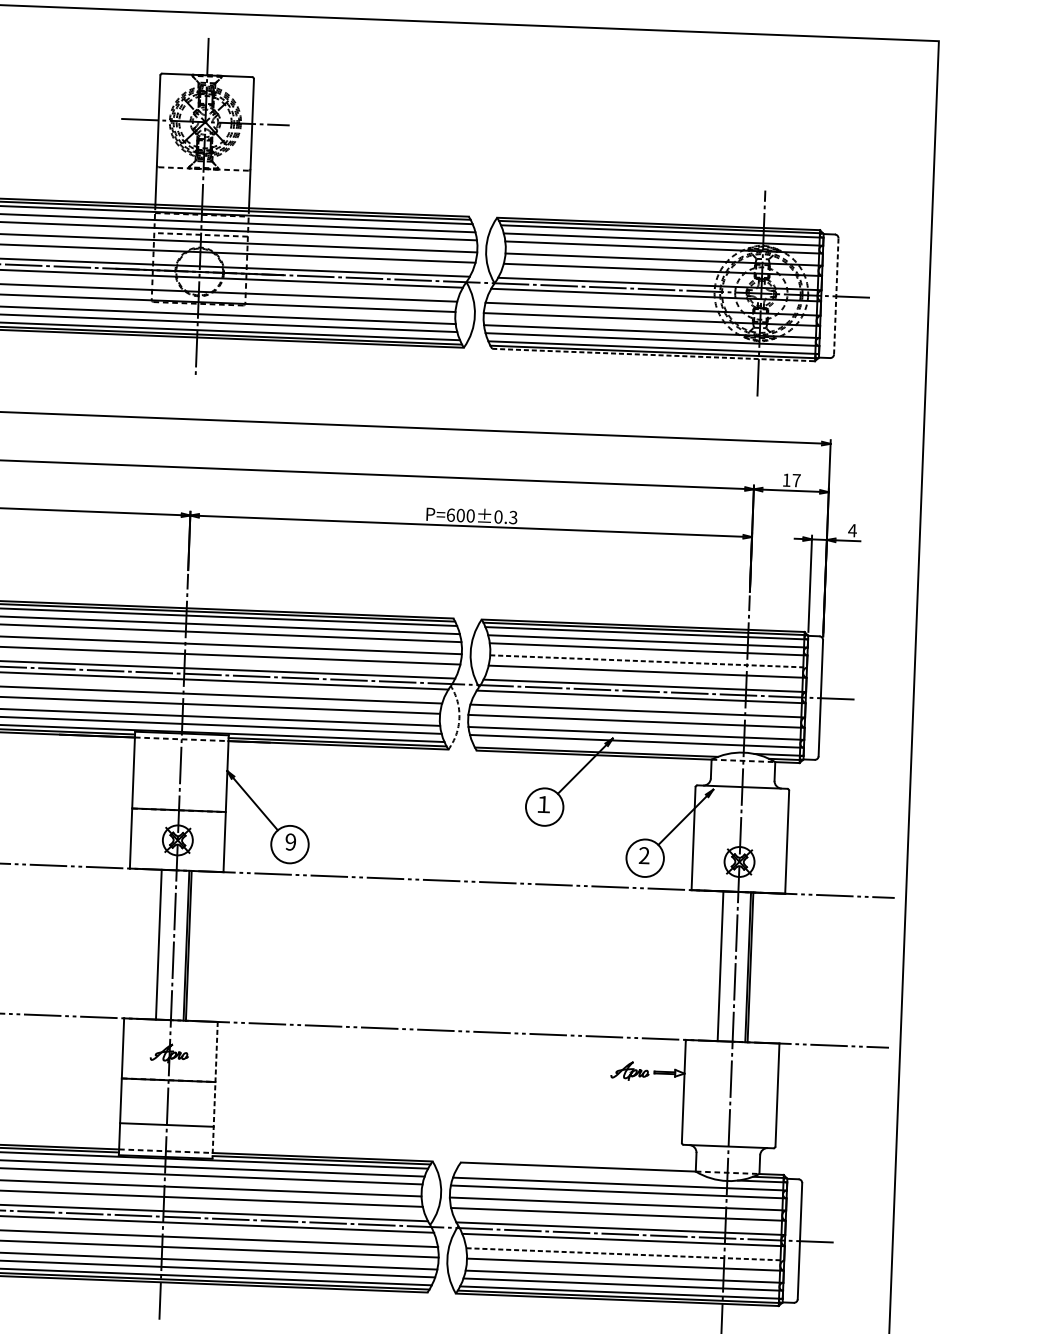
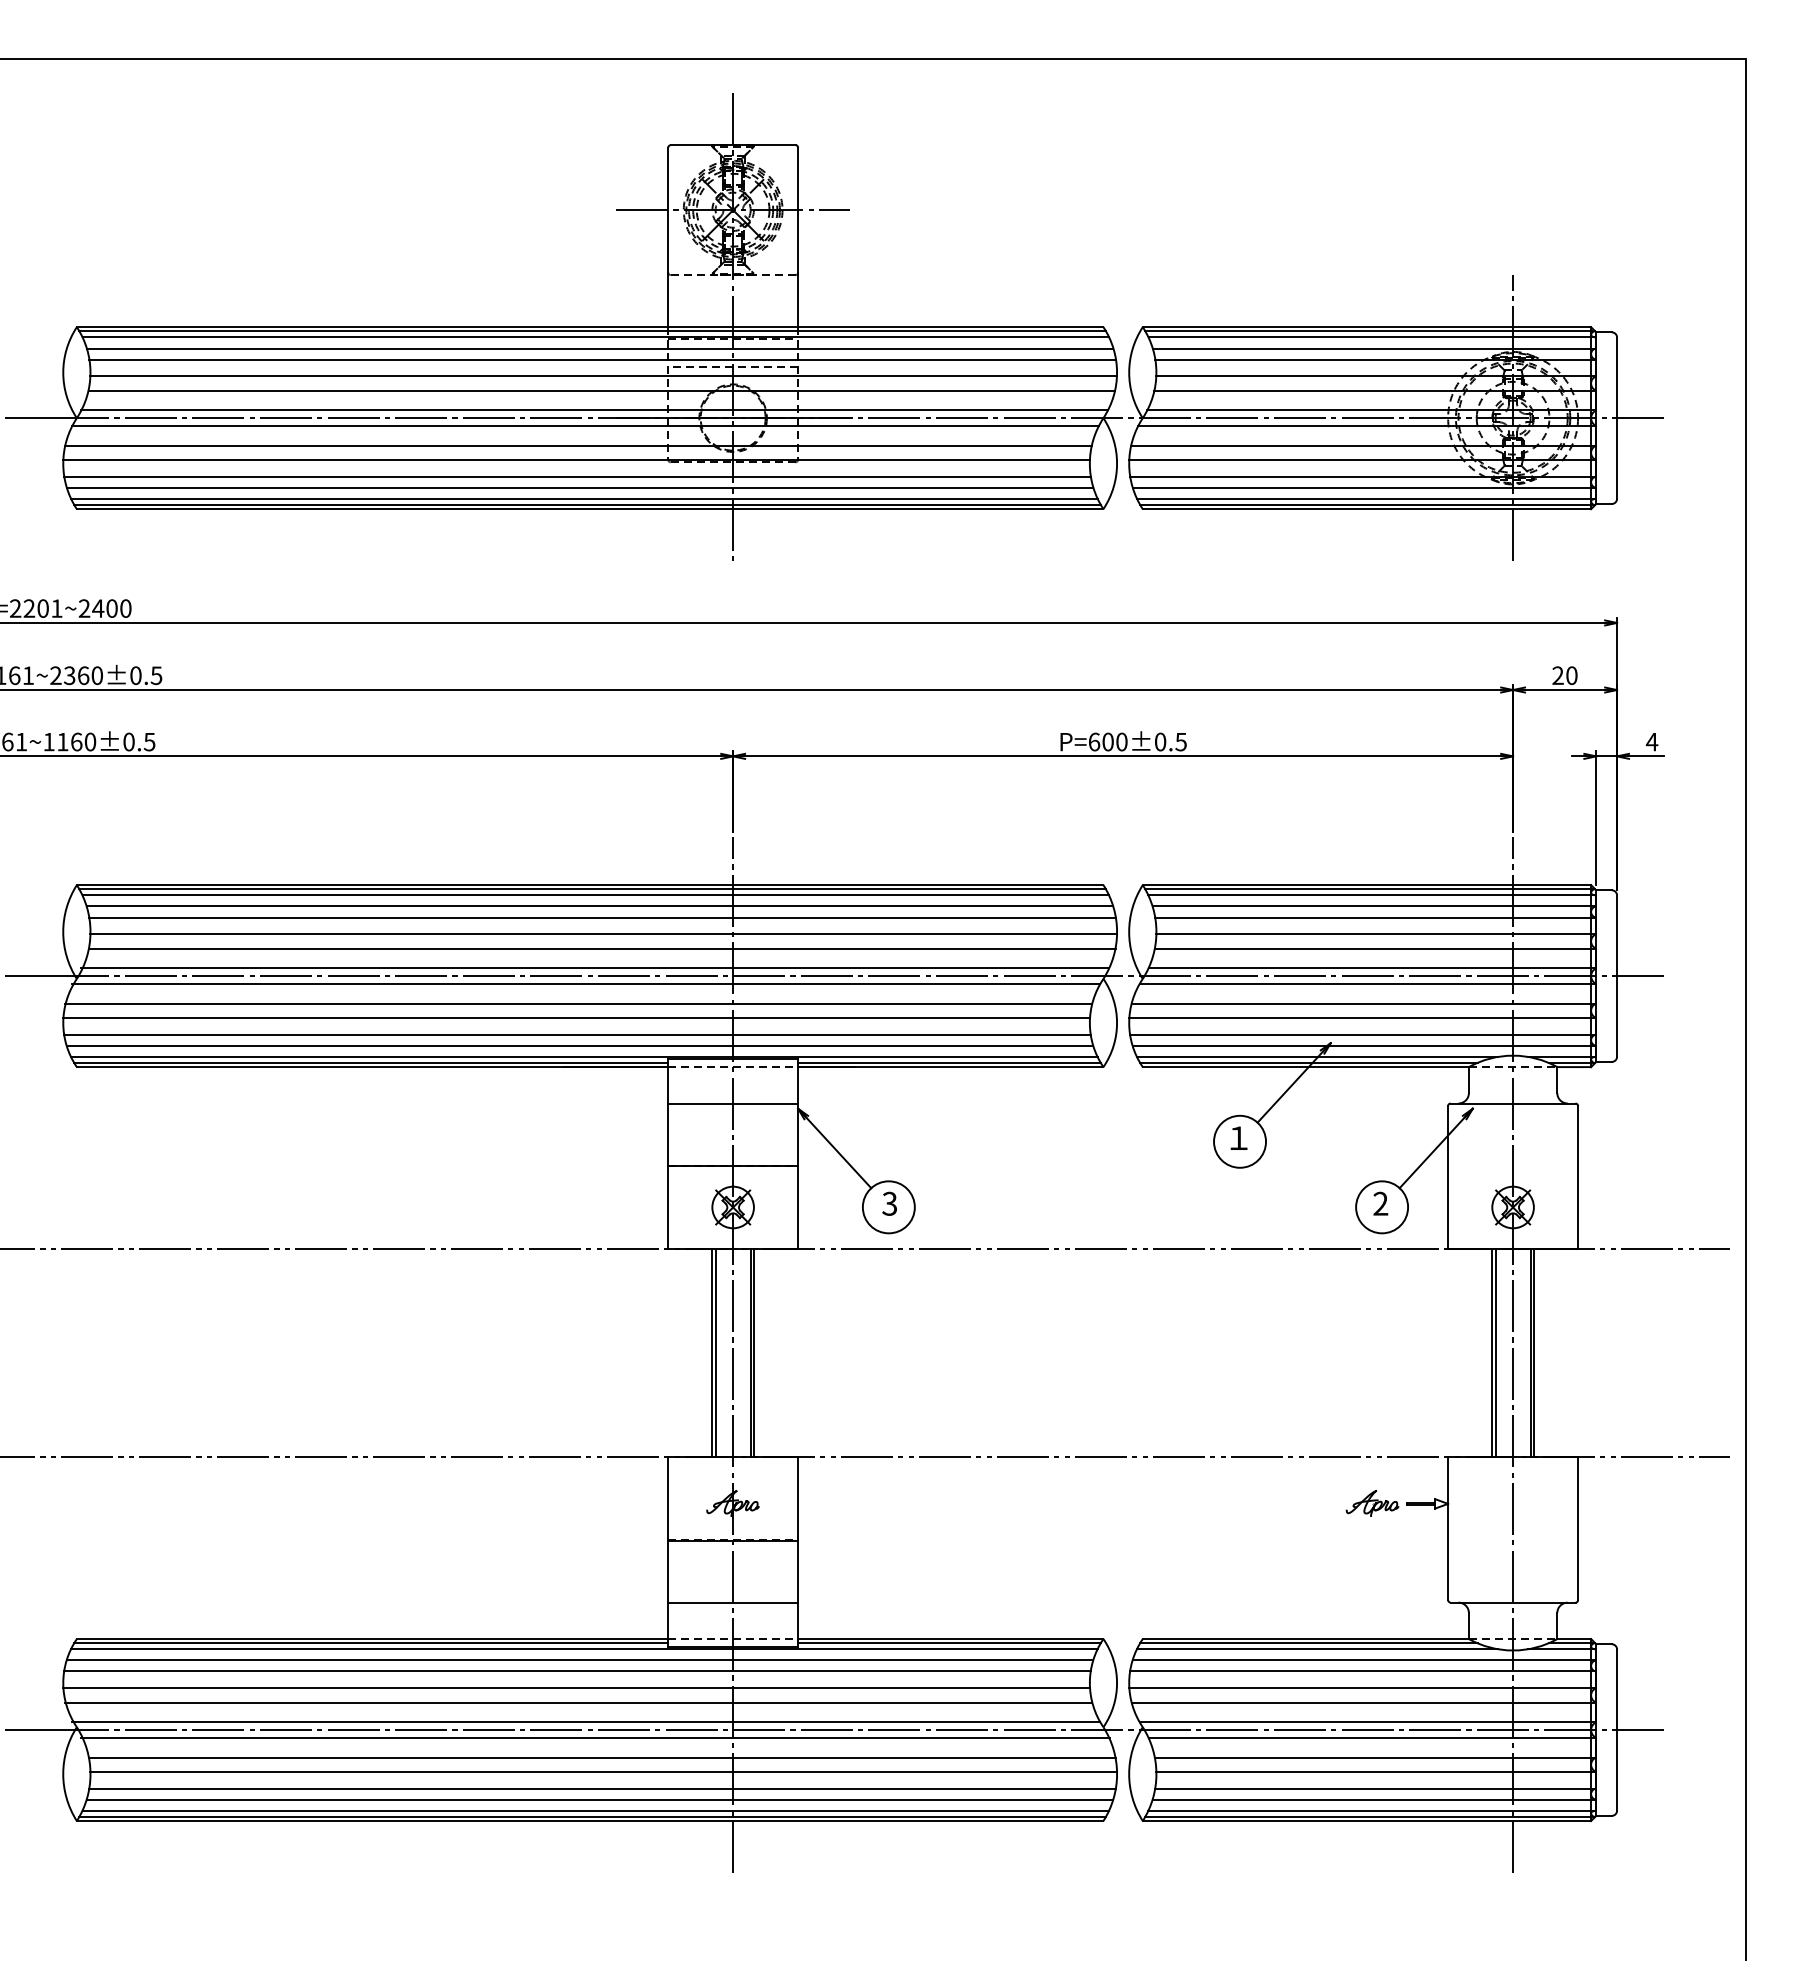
line: (836, 296) -> (1617, 418), dashed -> solid
line: (653, 355) -> (1367, 509), dashed -> solid
text: (791, 480) -> (1564, 675), 17 -> 20
text: (513, 517) -> (1181, 741), P=600±0.3 -> P=600±0.5
line: (648, 661) -> (1376, 934), dashed -> solid
arc: (459, 718) -> (1117, 1023), dashed -> solid
line: (602, 747) -> (1317, 1056), added
line: (180, 765) -> (733, 1103), added
text: (290, 841) -> (889, 1203), 9 -> 3
line: (161, 945) -> (715, 1353), added
line: (722, 966) -> (1495, 1353), added
line: (215, 1090) -> (798, 1552), dashed -> solid
line: (580, 1170) -> (1308, 1643), added
line: (586, 1174) -> (1317, 1649), added
line: (625, 1254) -> (1375, 1757), dashed -> solid

